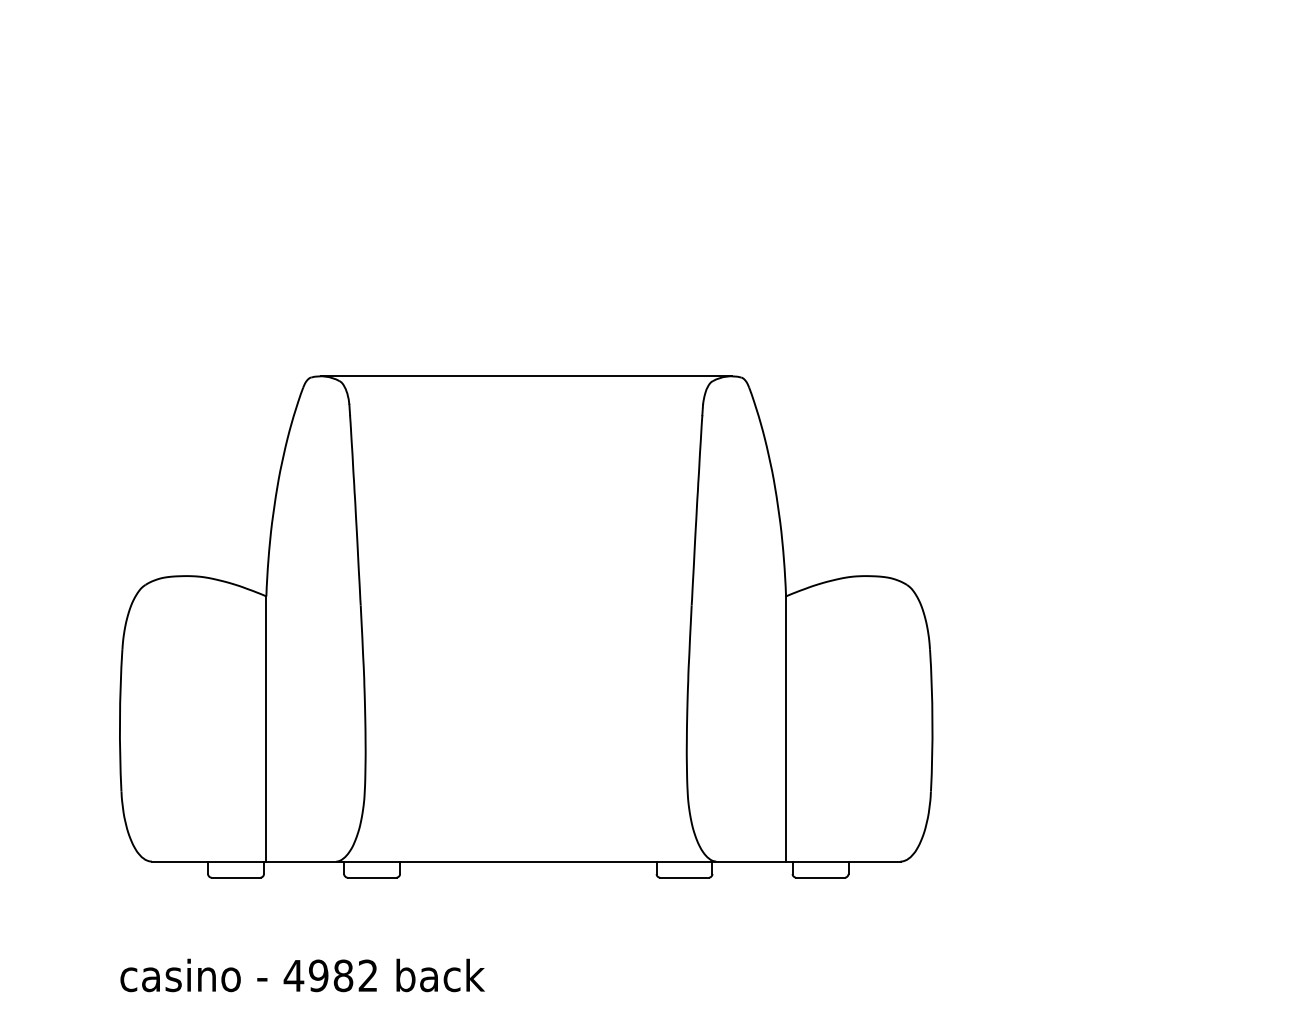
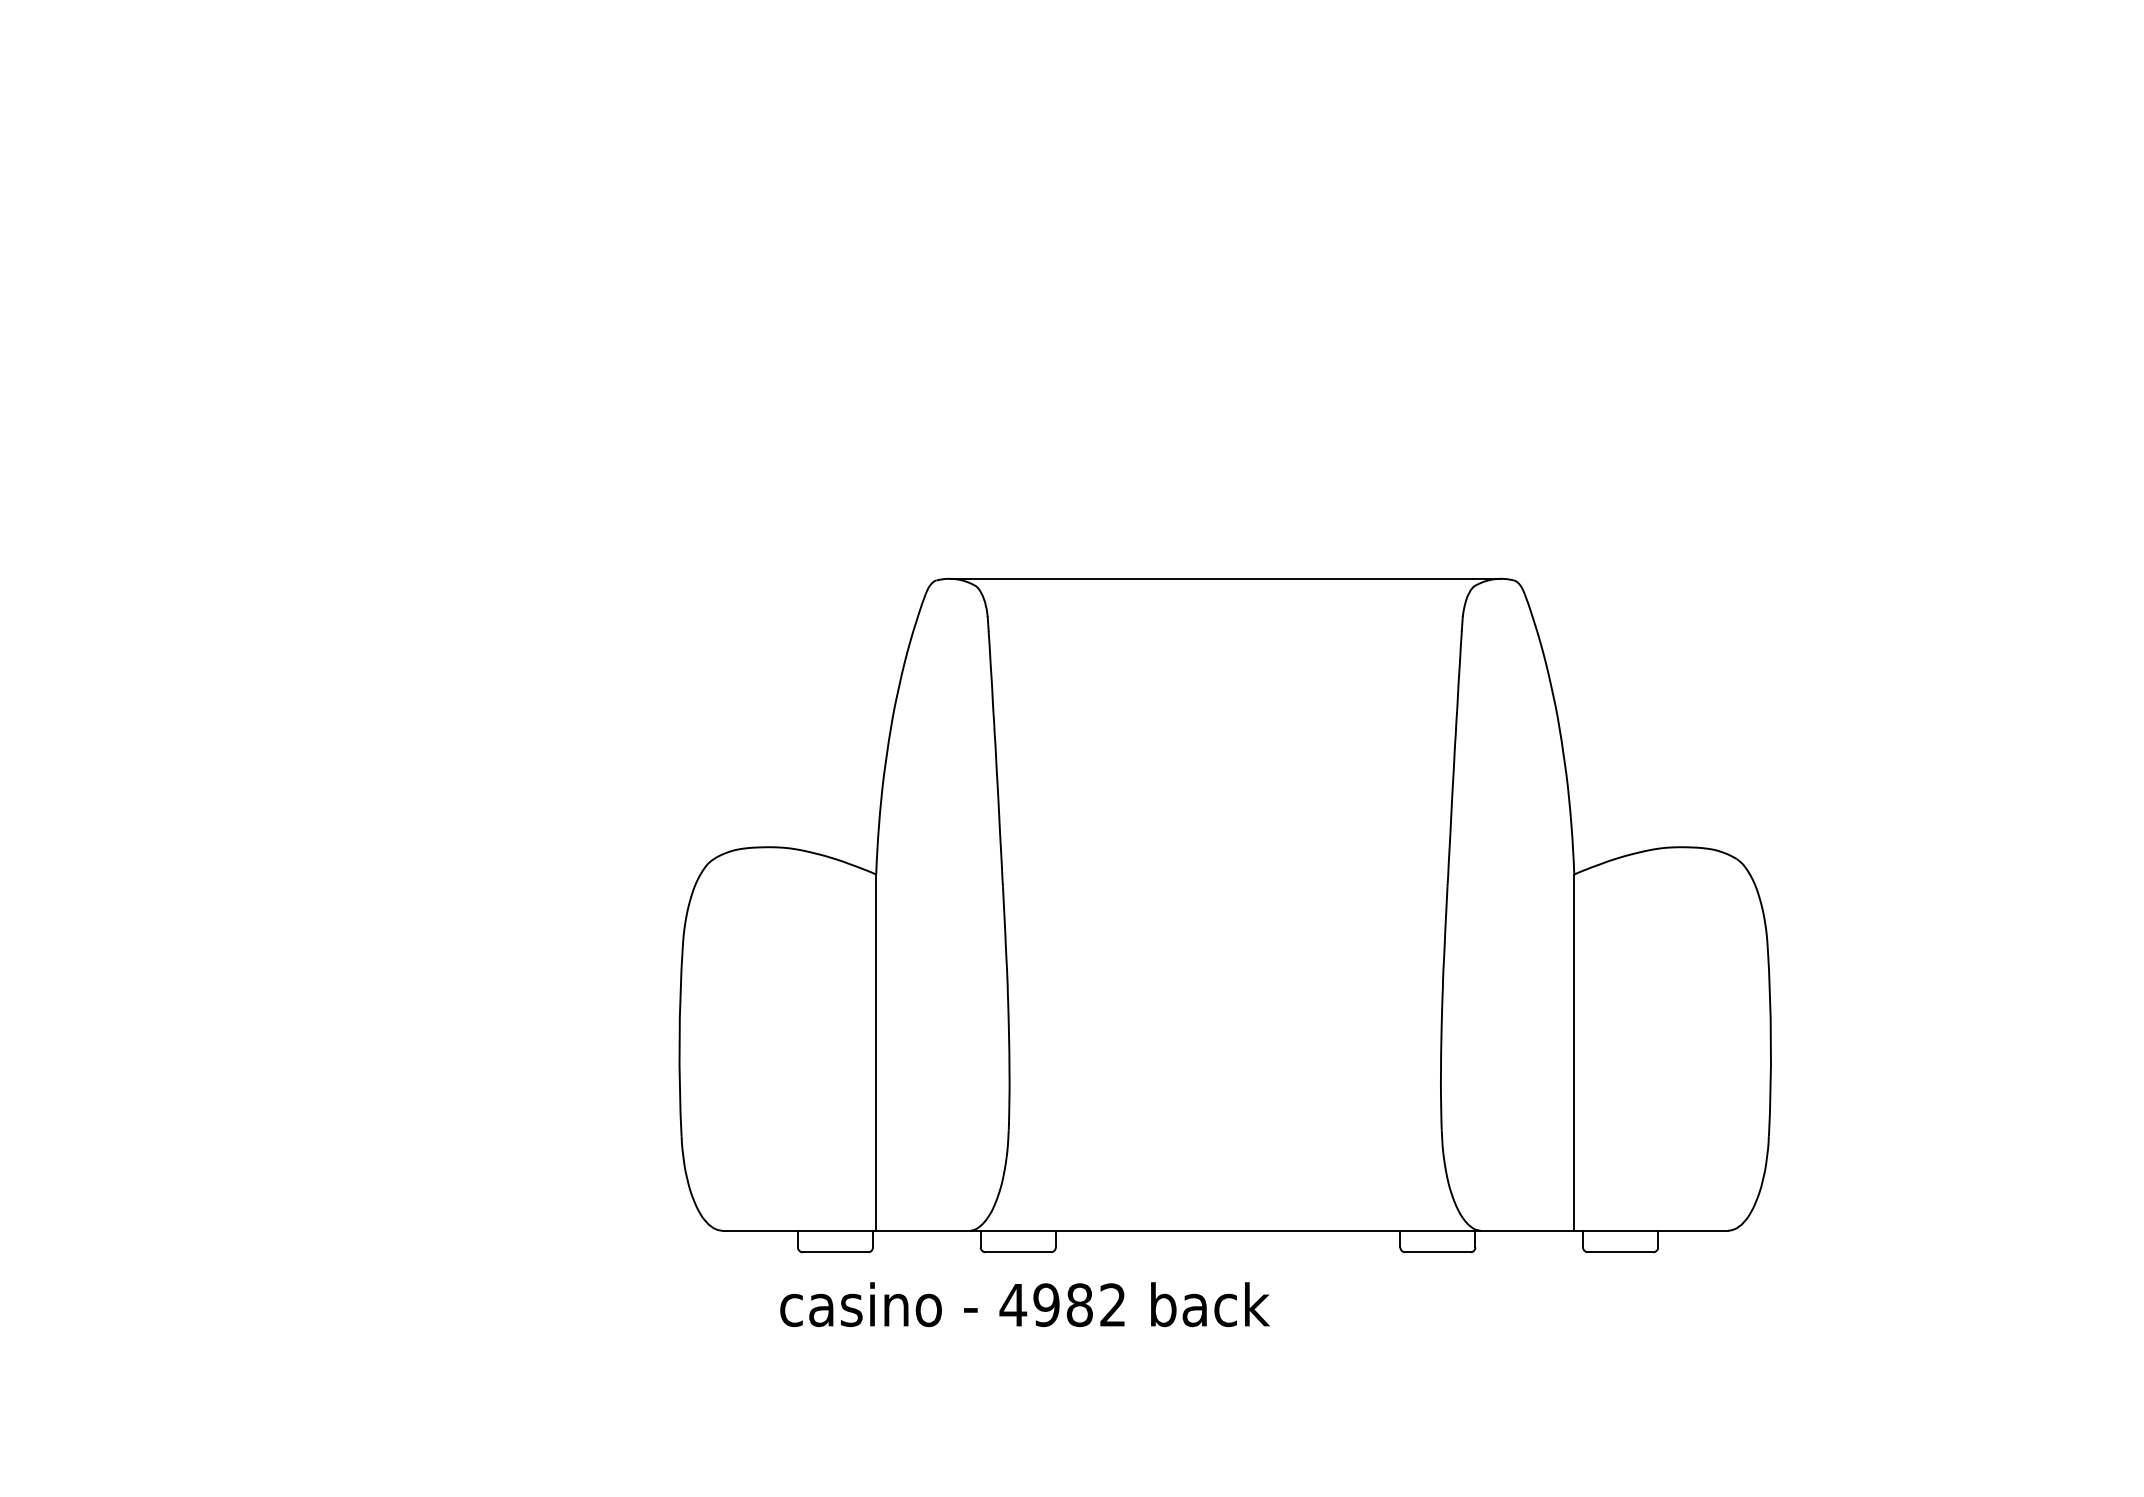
text: (302, 975) -> (1024, 1304), moved

